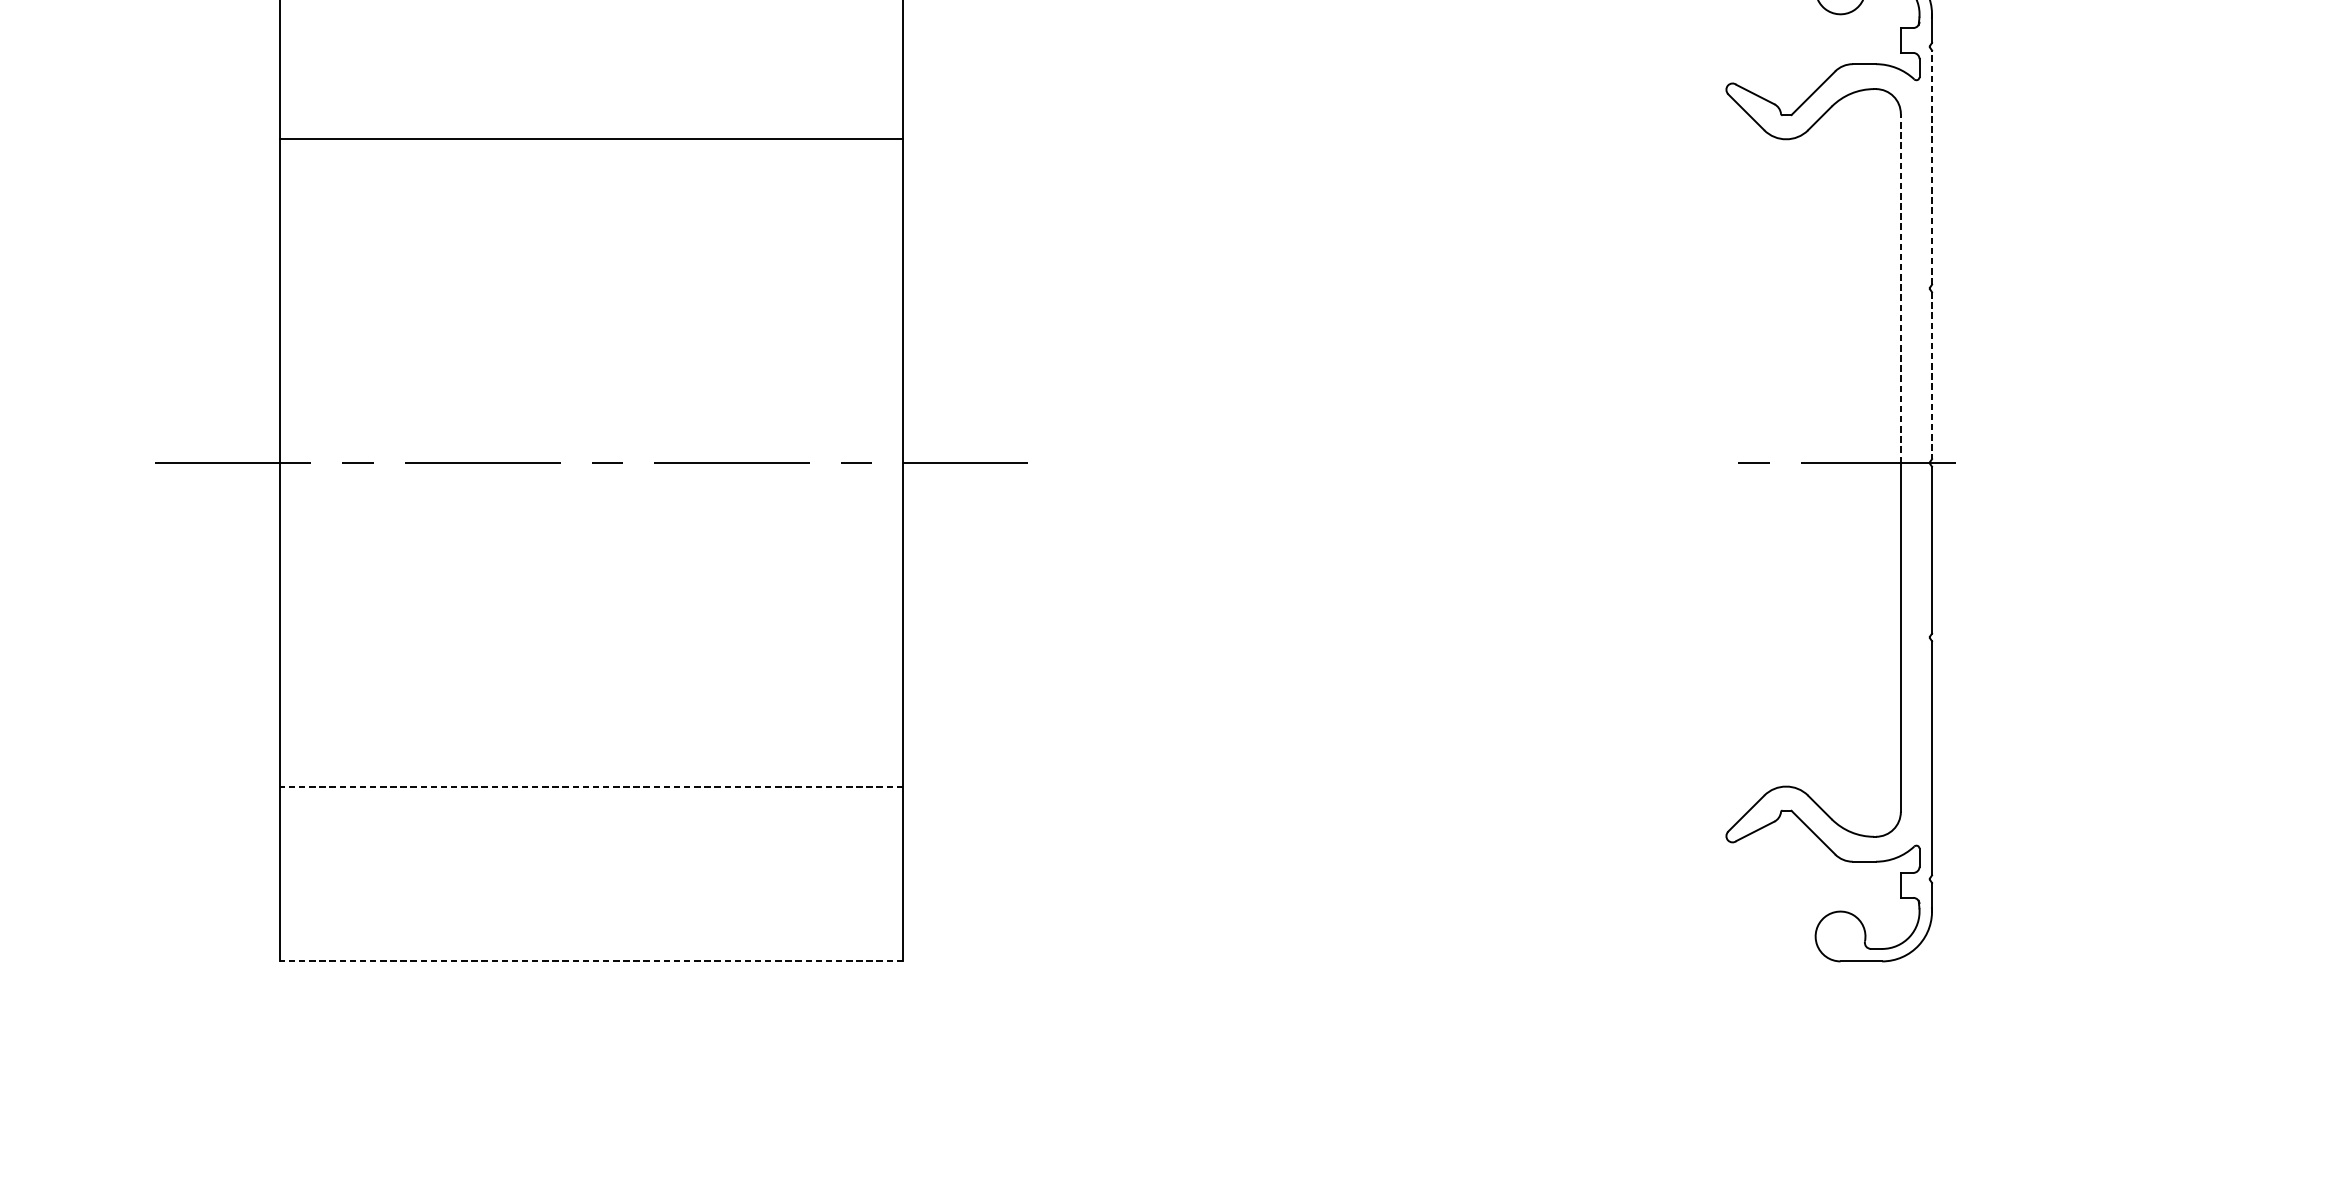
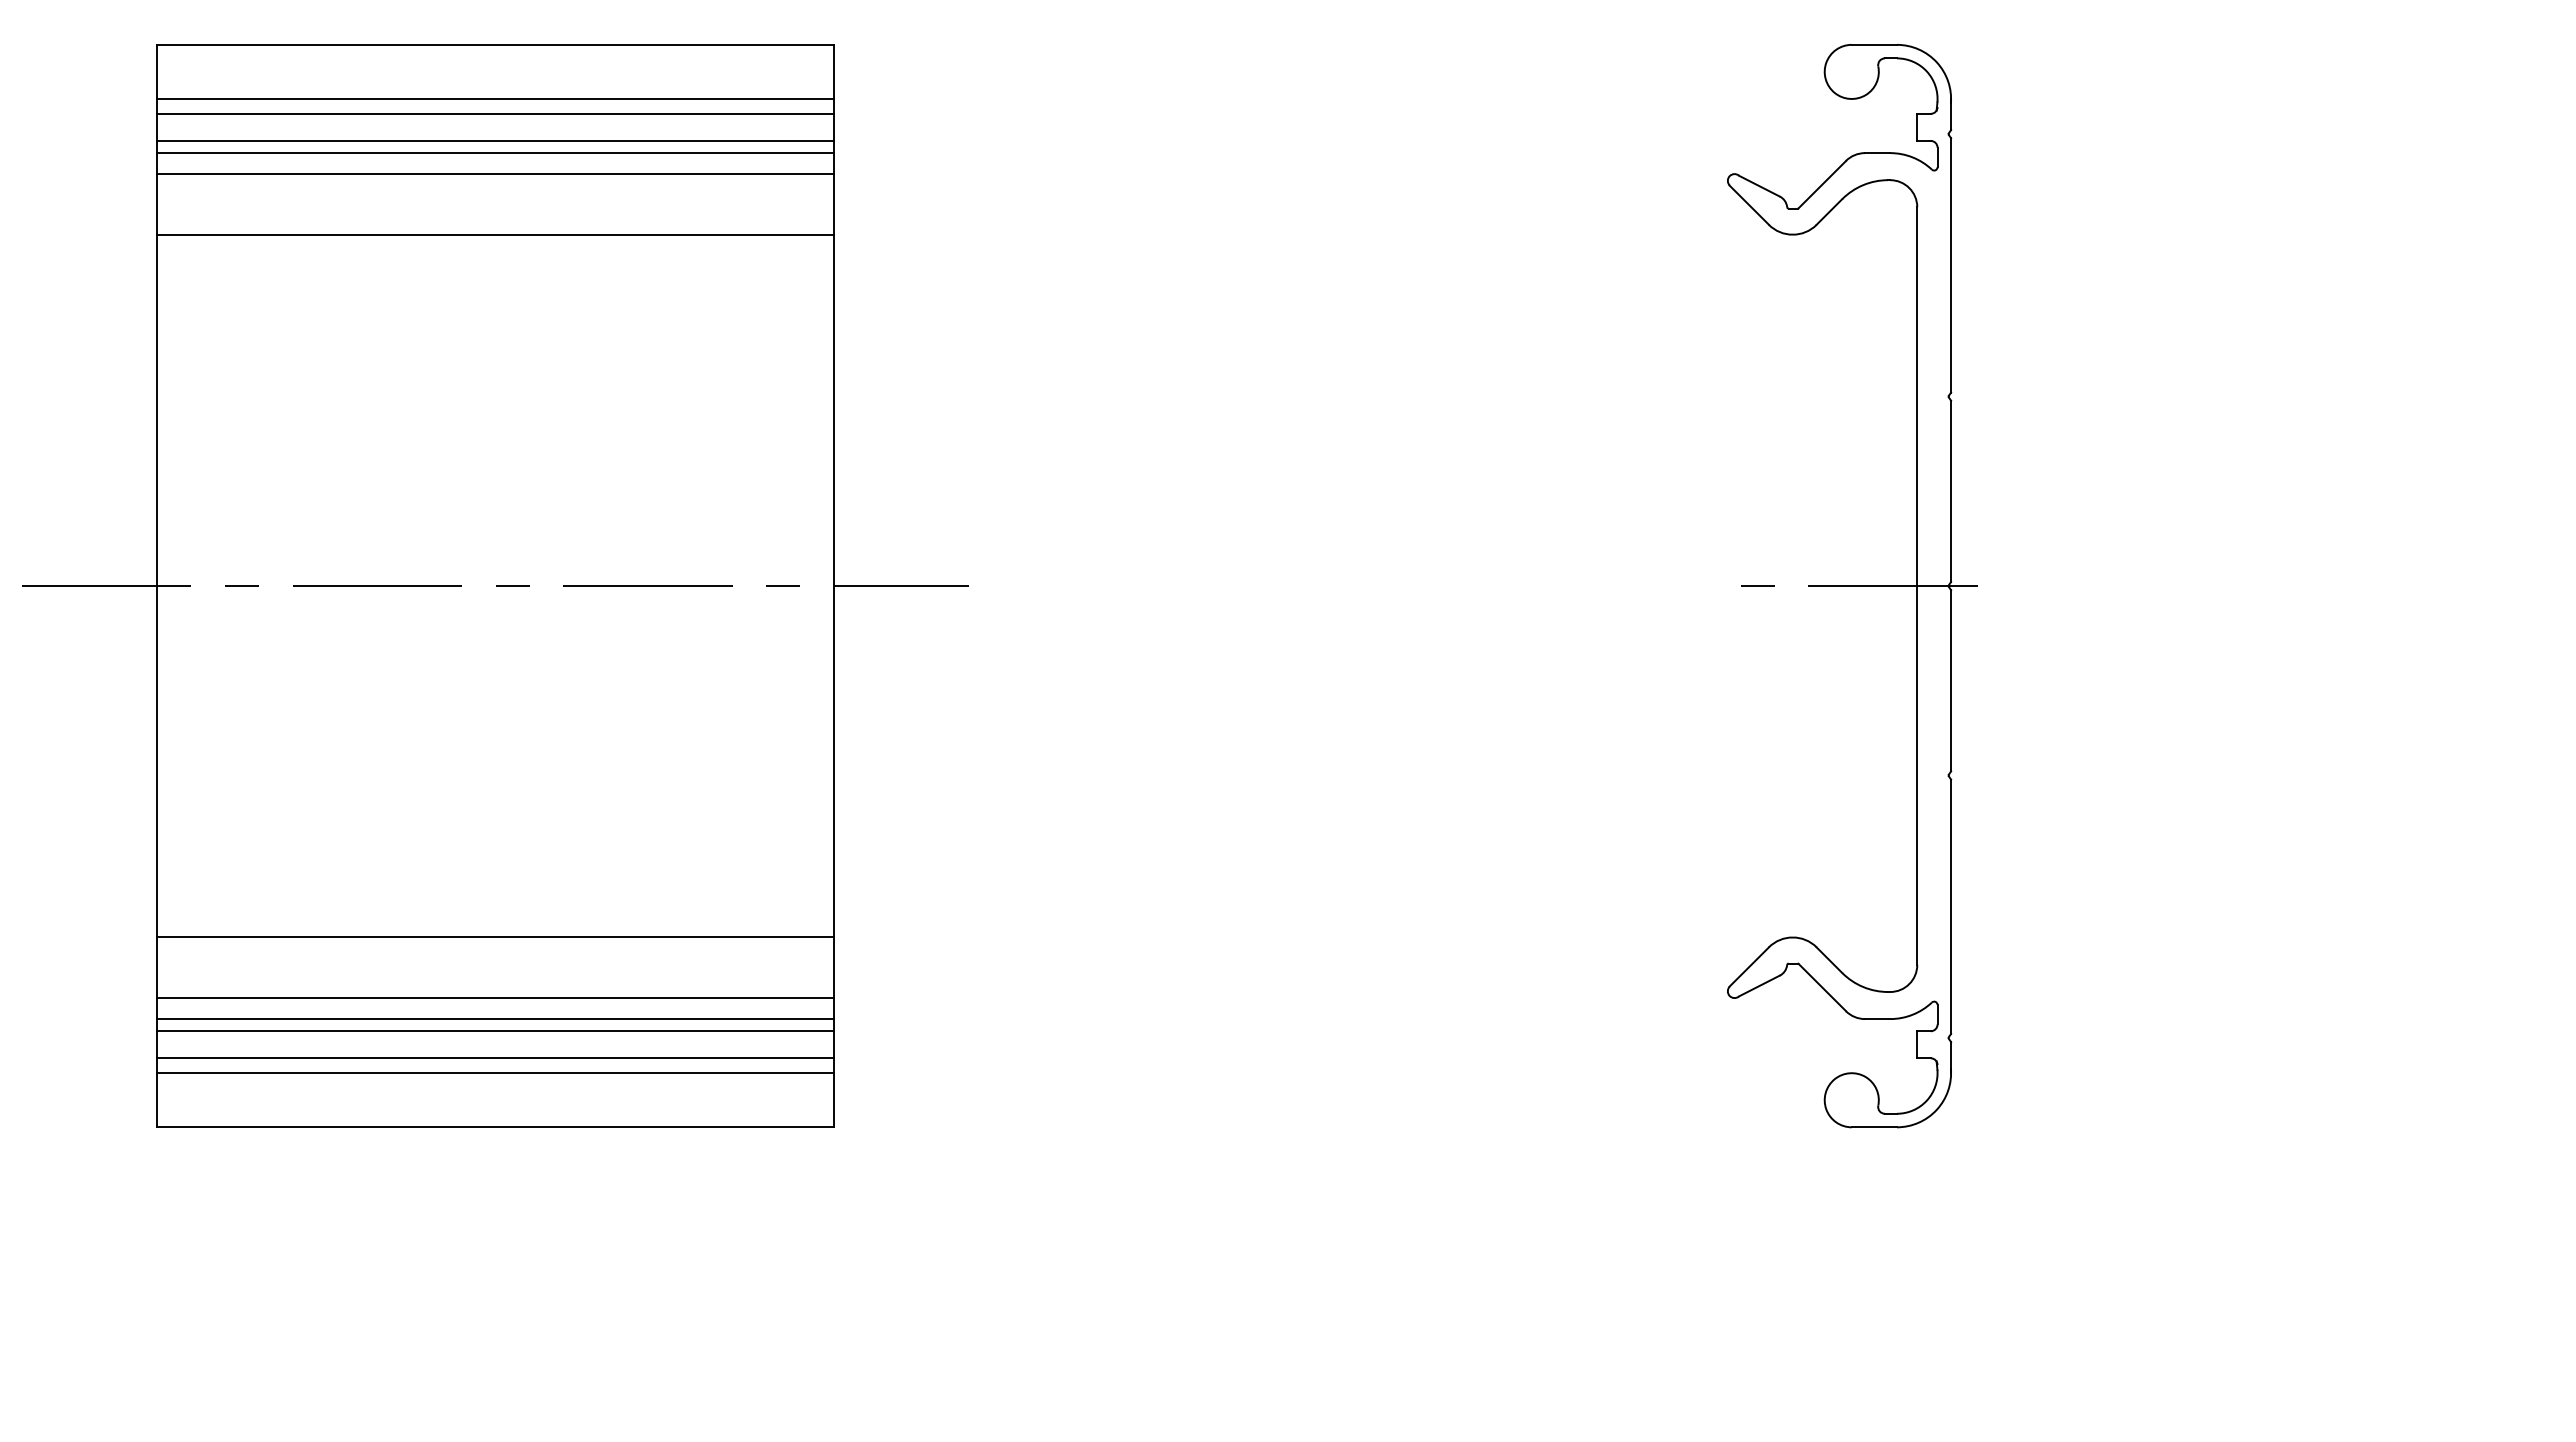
line: (591, 13) -> (495, 98), added
line: (591, 27) -> (495, 113), added
line: (591, 52) -> (495, 140), added
line: (591, 64) -> (495, 153), added
line: (591, 83) -> (495, 174), added
line: (1932, 166) -> (1951, 264), dashed -> solid
line: (1901, 288) -> (1917, 396), dashed -> solid
line: (1932, 375) -> (1951, 491), dashed -> solid
line: (591, 786) -> (495, 937), dashed -> solid
line: (591, 842) -> (495, 998), added
line: (591, 862) -> (495, 1019), added
line: (591, 873) -> (495, 1031), added
line: (591, 898) -> (495, 1058), added
line: (591, 911) -> (495, 1073), added
line: (591, 961) -> (495, 1127), dashed -> solid

